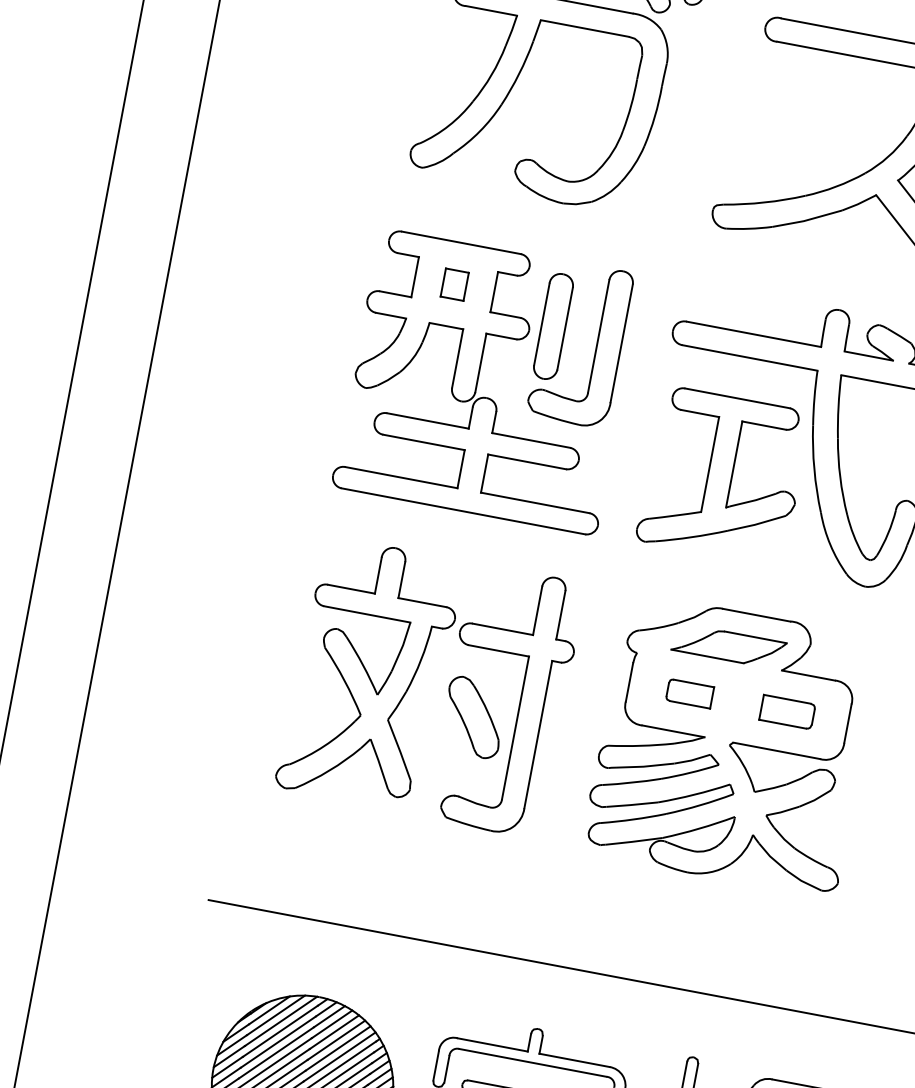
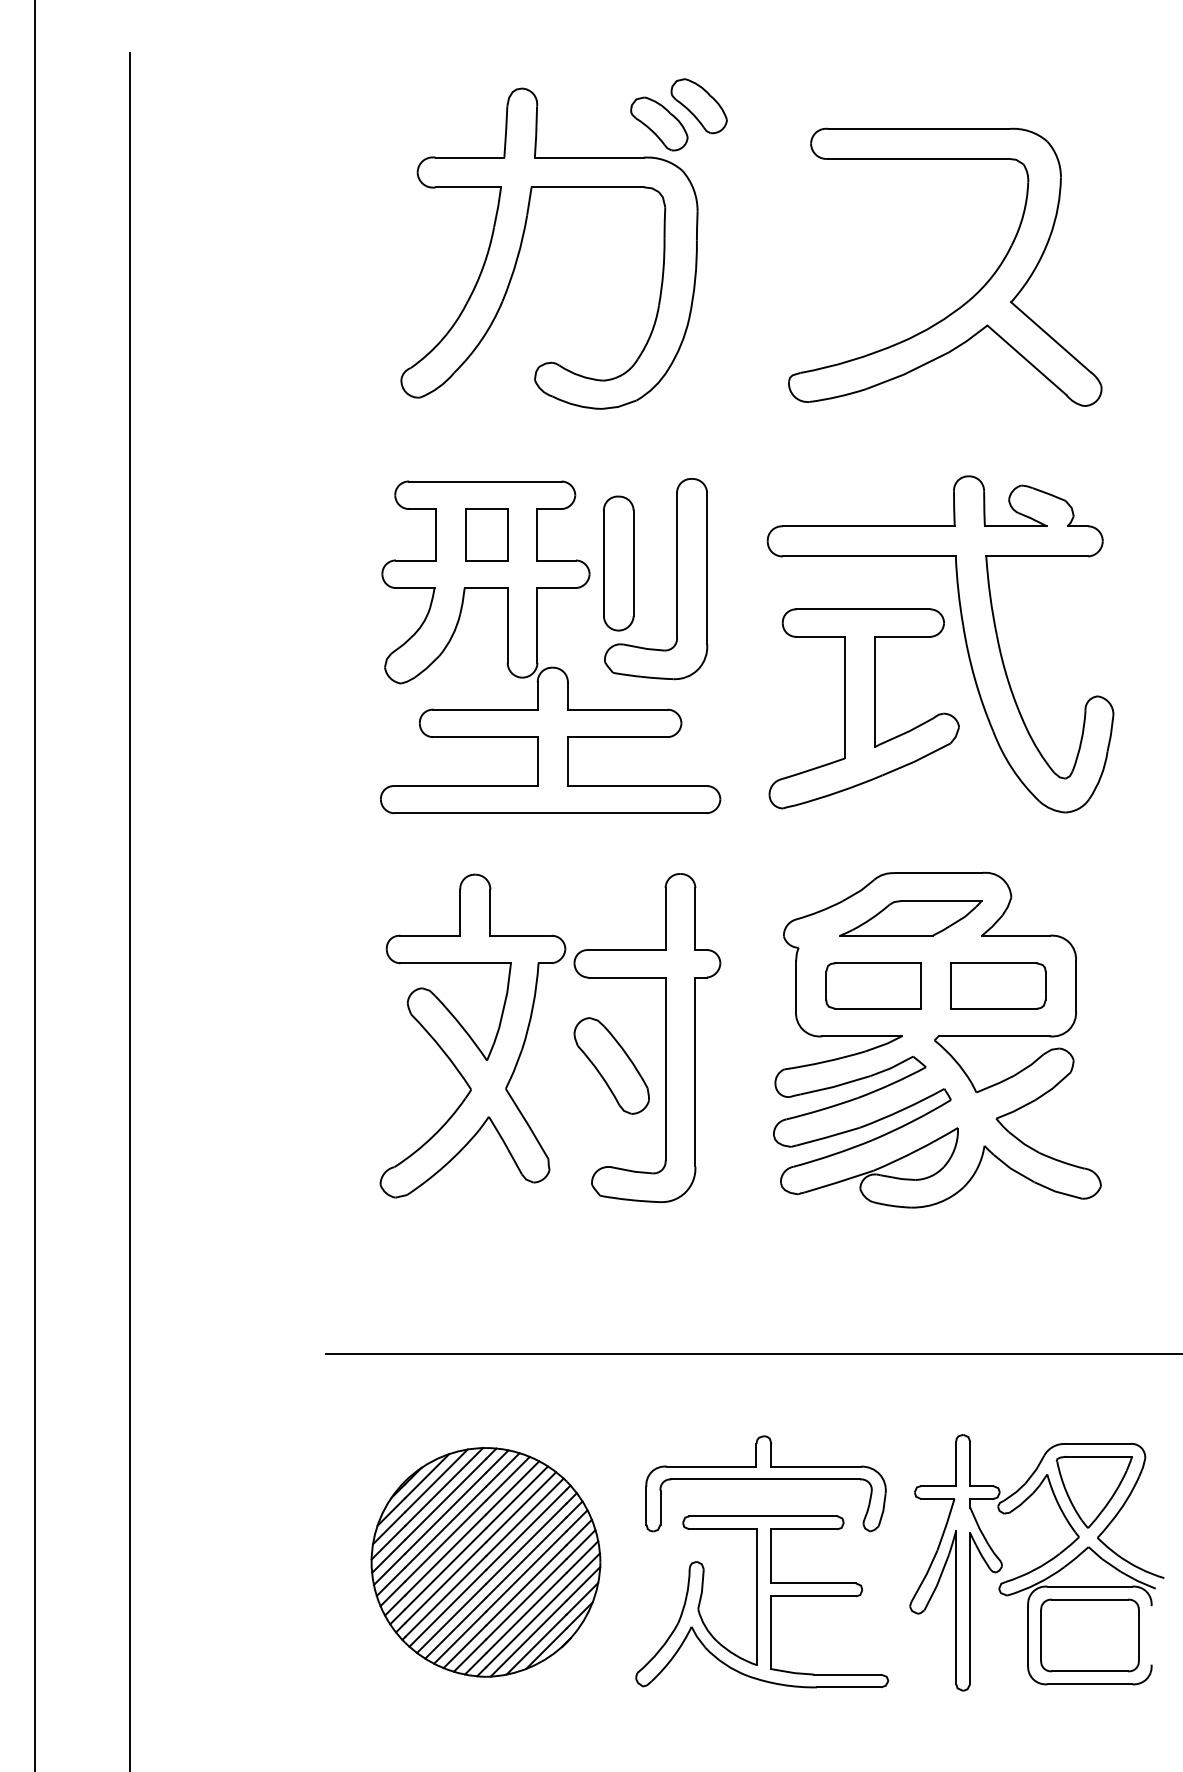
part: (454, 284) -> (486, 534), size x1.43
part: (690, 693) -> (873, 985), size x1.67
part: (787, 711) -> (998, 985), size x1.43

